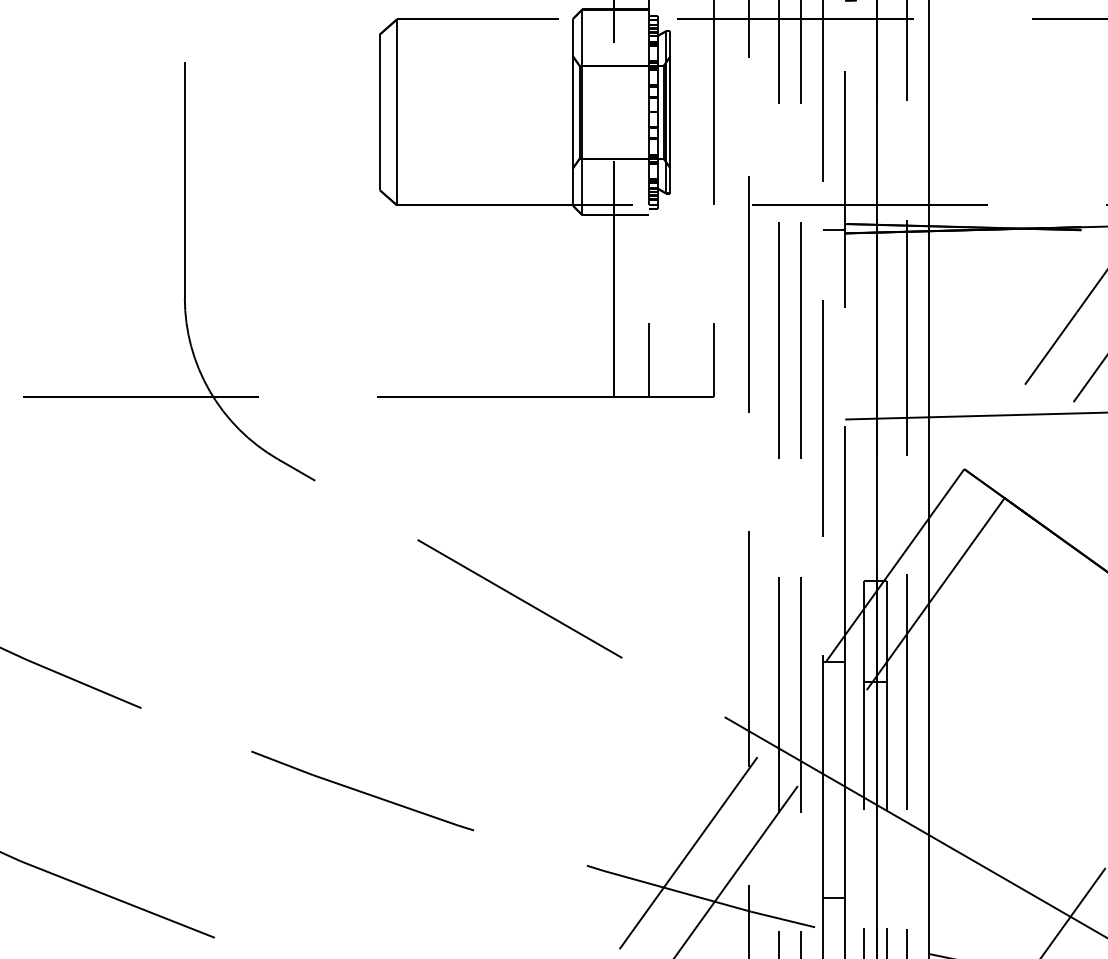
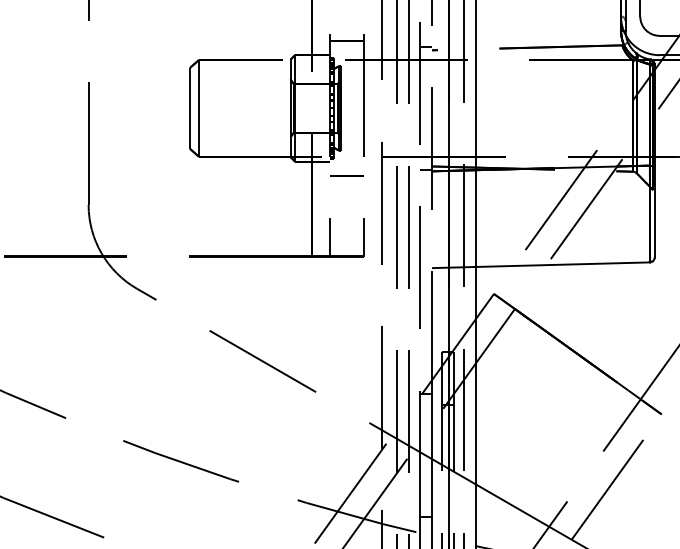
line: (680, 241) -> (346, 175), added

